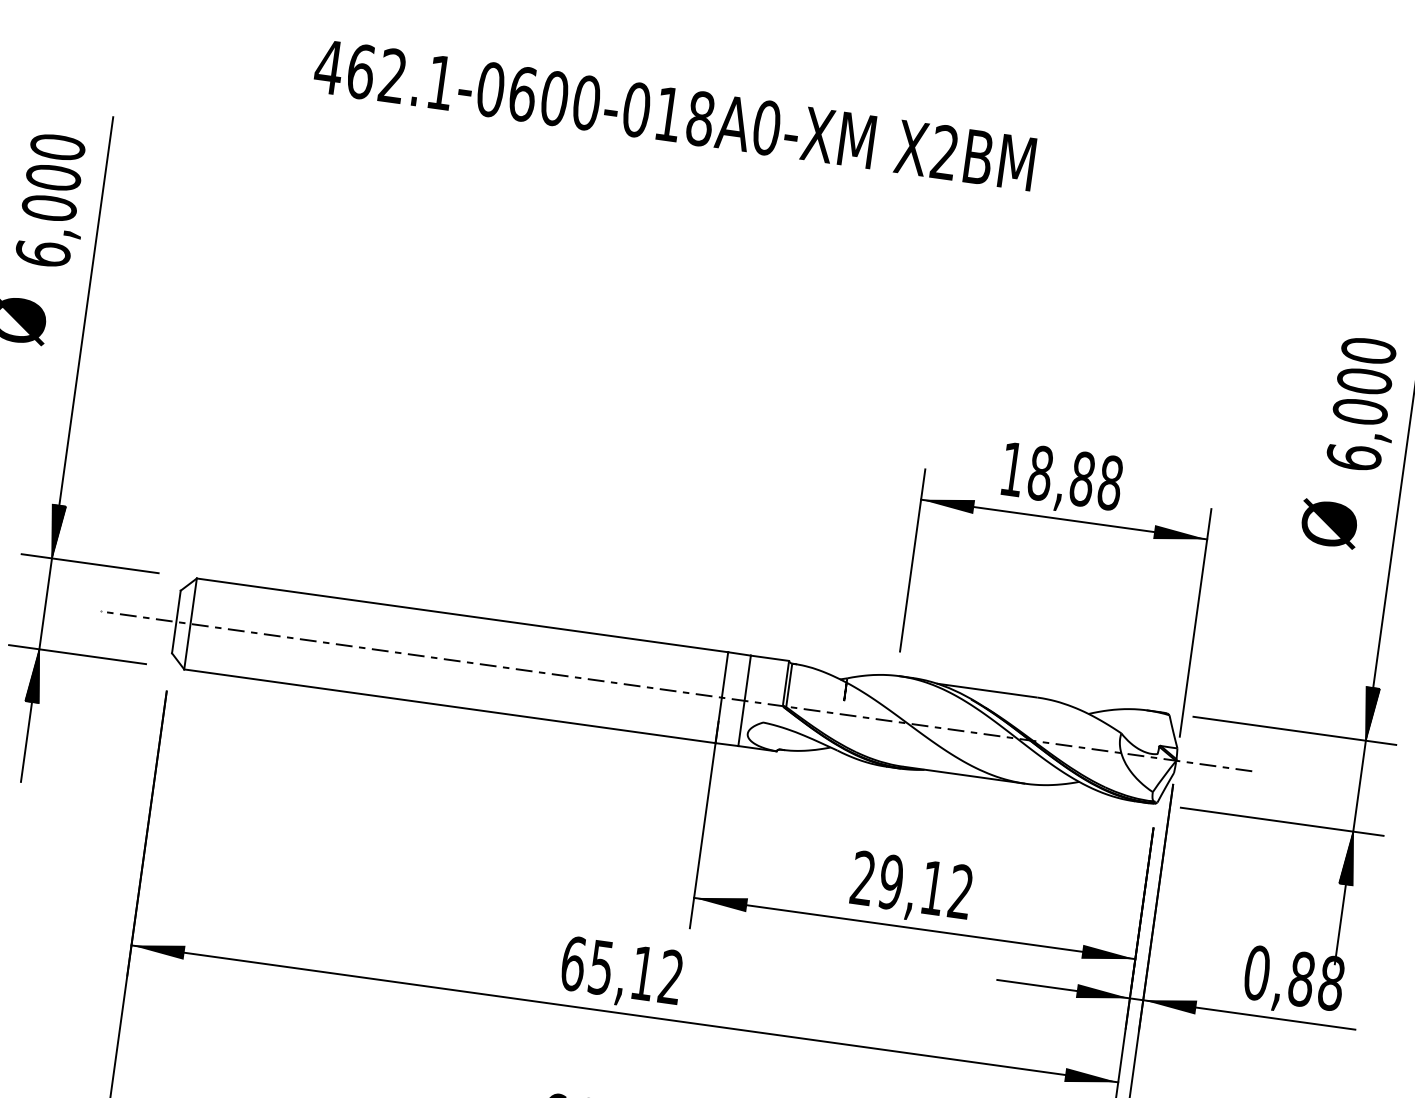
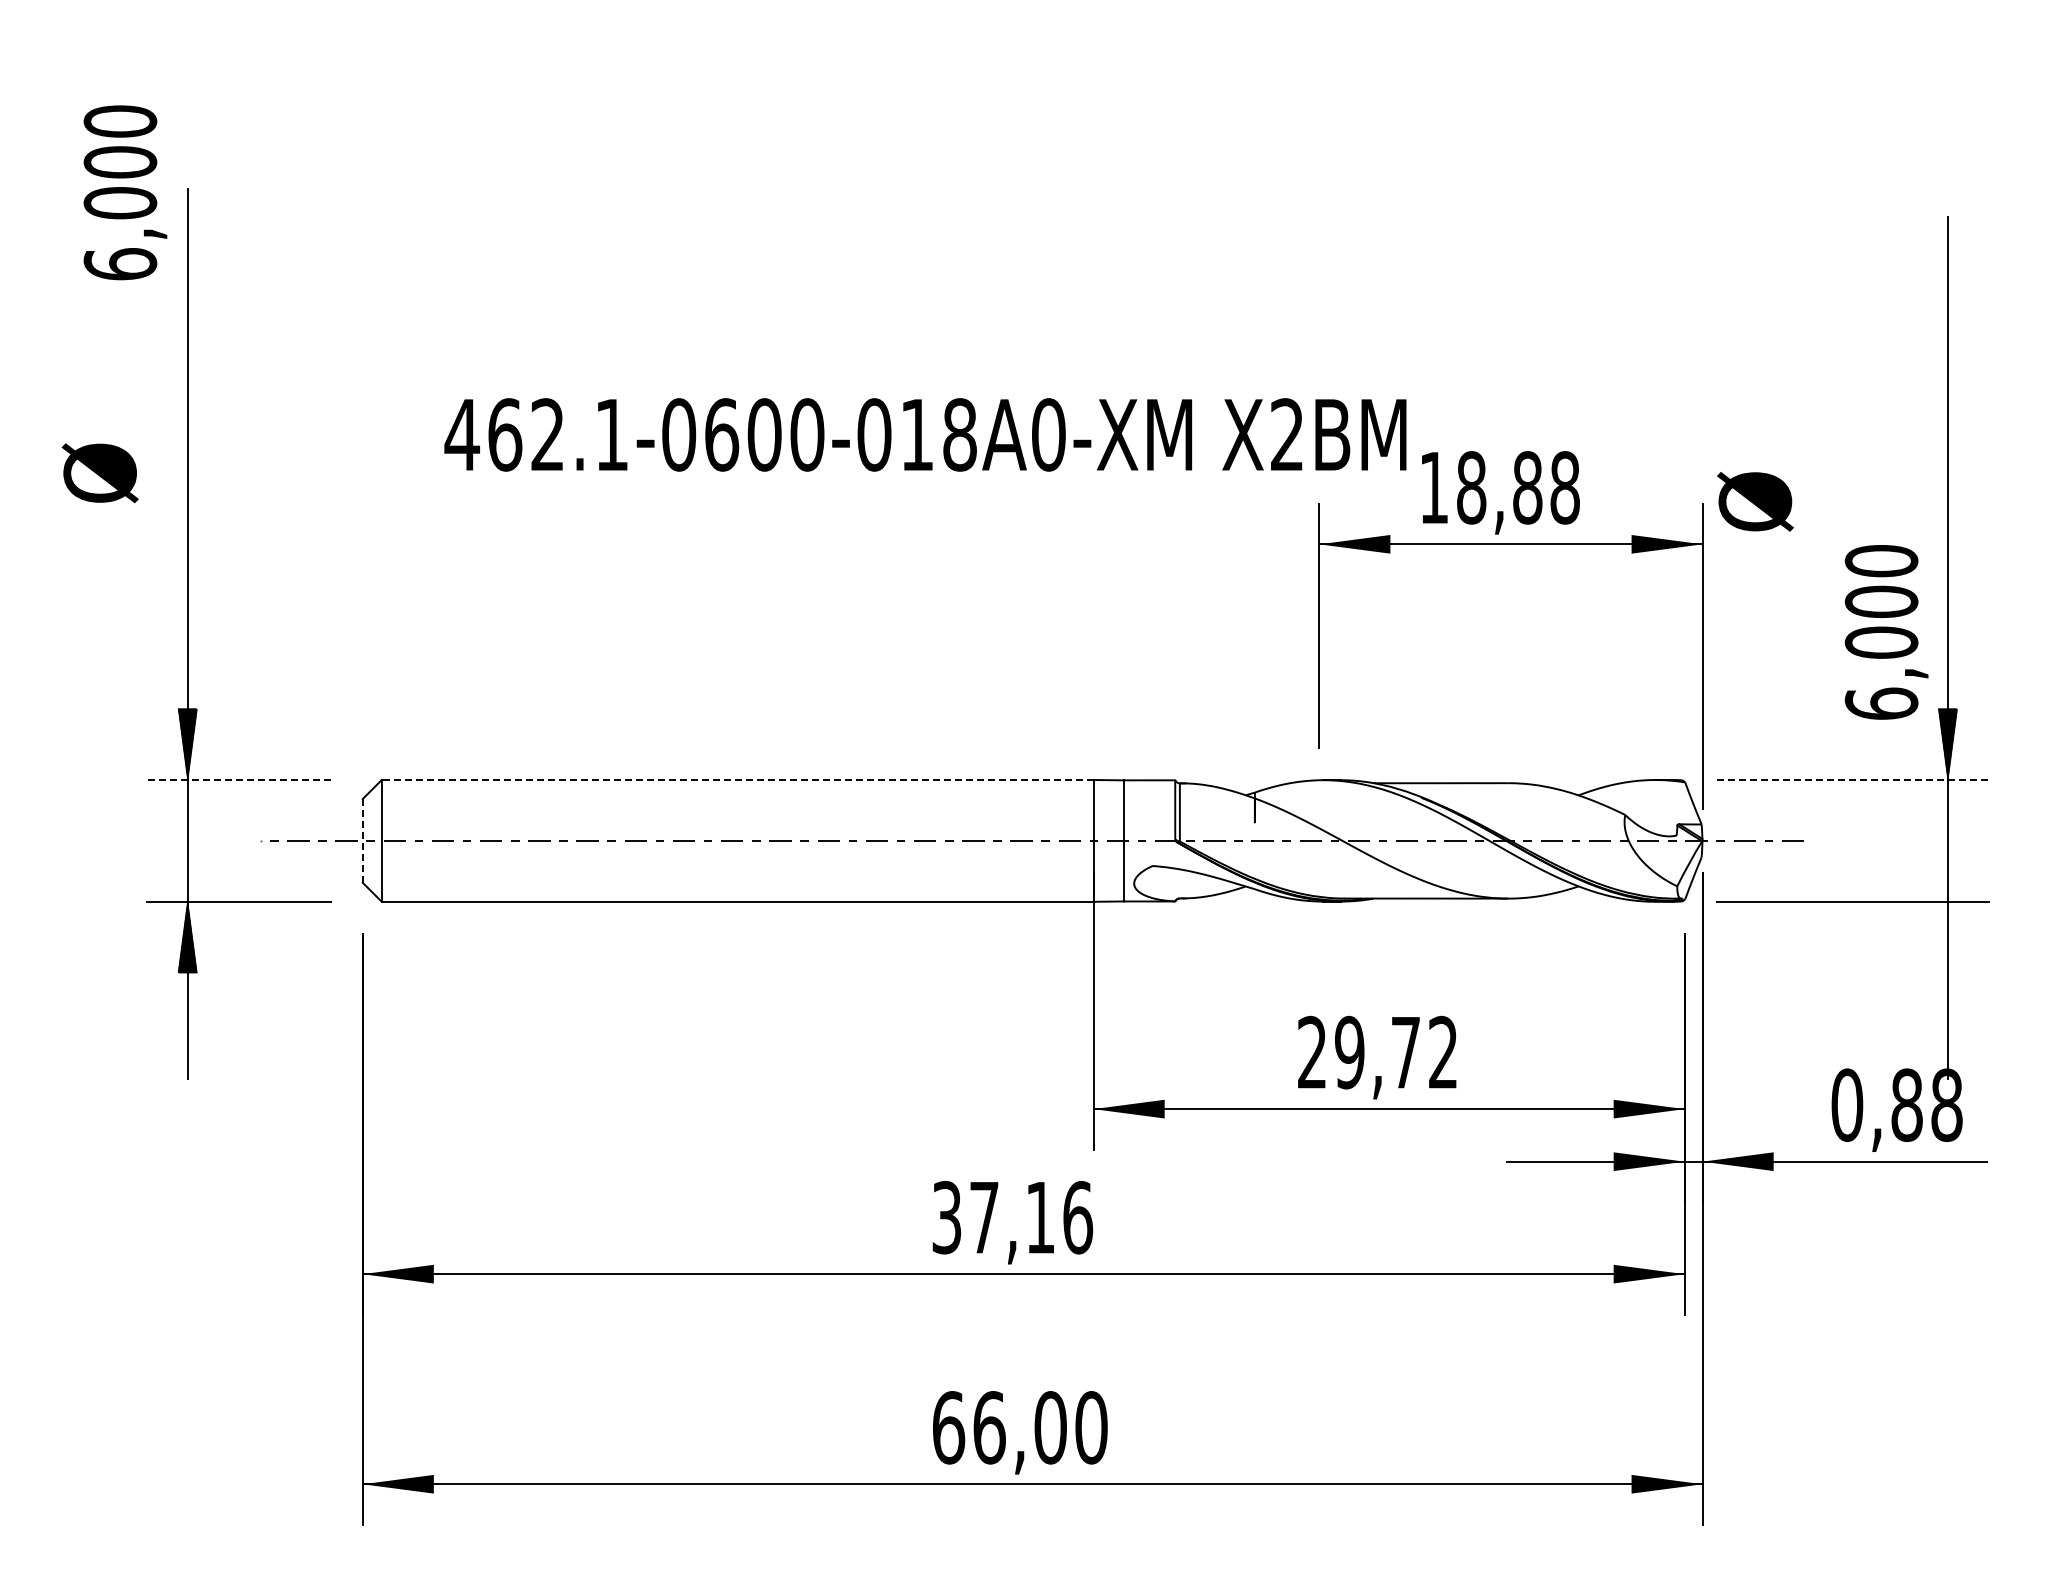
text: (674, 114) -> (925, 434), moved
text: (54, 200) -> (125, 192), moved
text: (1365, 404) -> (1886, 632), moved
text: (1329, 523) -> (1755, 501), moved
line: (89, 564) -> (238, 780), solid -> dashed
line: (462, 615) -> (737, 780), solid -> dashed
line: (176, 621) -> (362, 840), solid -> dashed
line: (1294, 731) -> (1852, 780), solid -> dashed
hatch: (1349, 858) -> (1947, 937), removed
text: (932, 887) -> (1405, 1052), 29,12 -> 29,72
text: (622, 970) -> (1012, 1217), 65,12 -> 37,16

